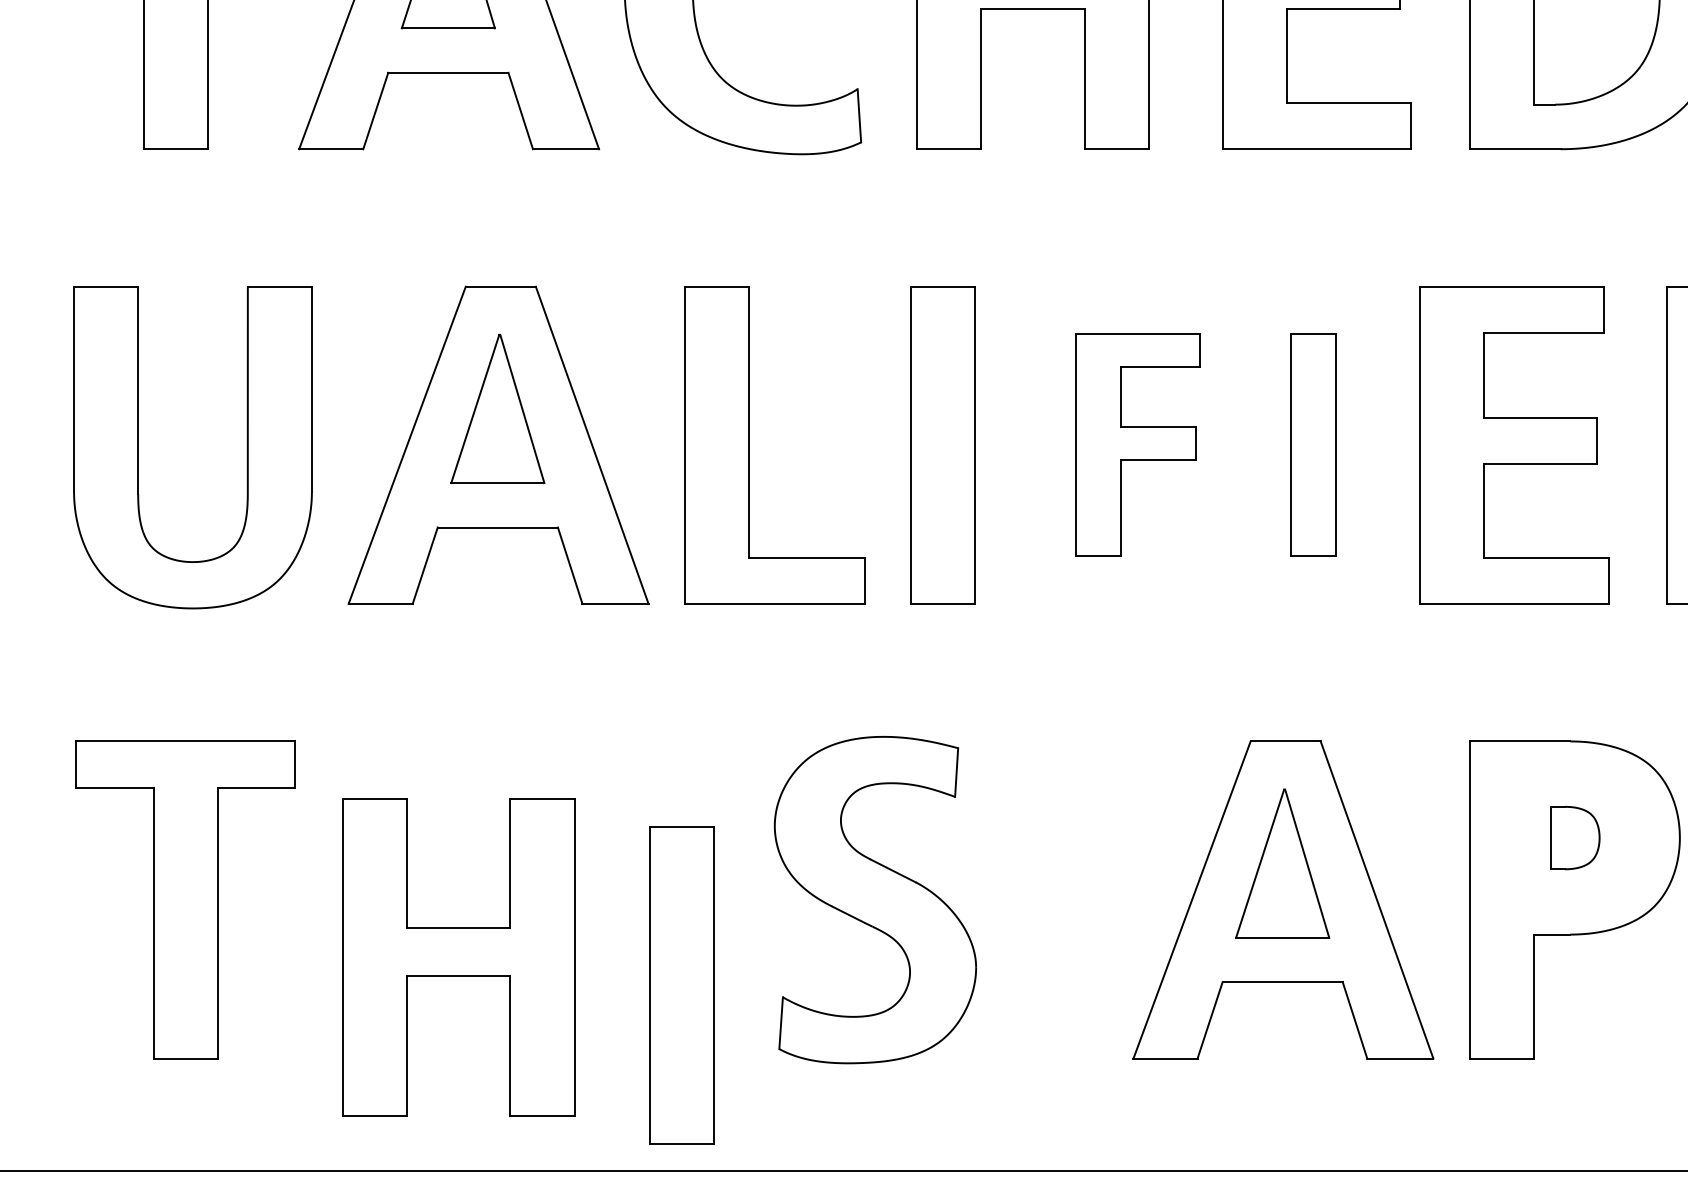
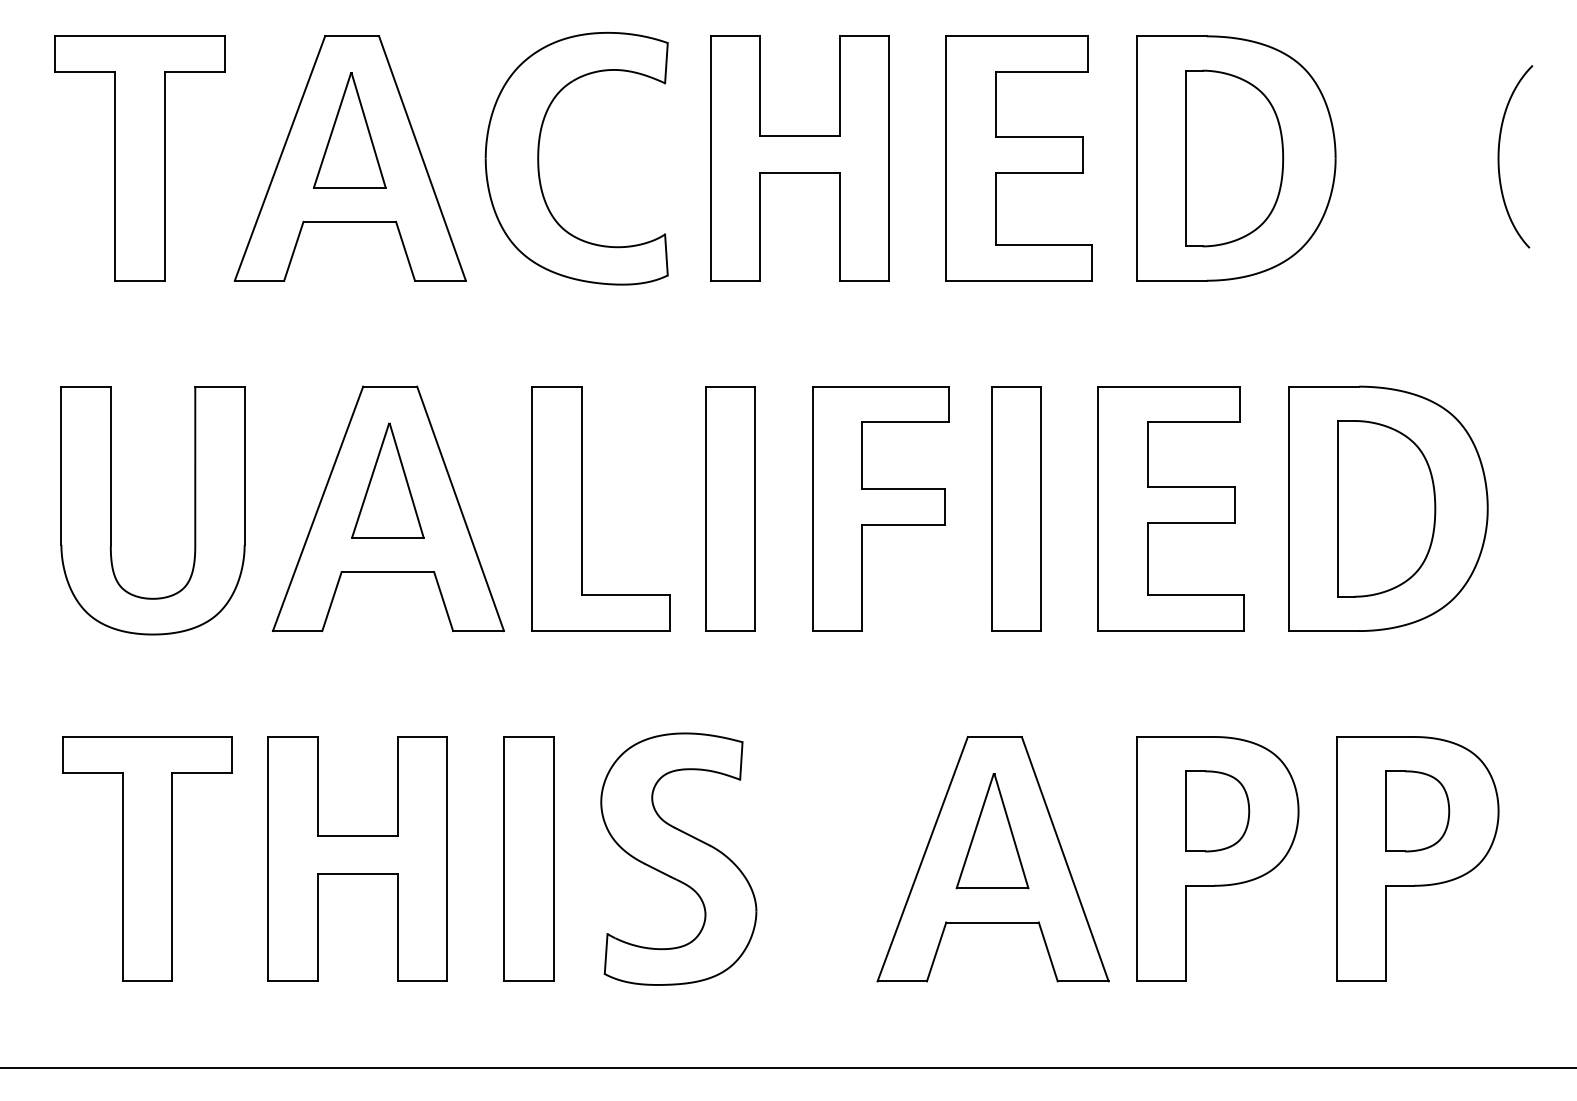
part: (1137, 444) -> (880, 508), size x1.43
part: (1313, 444) -> (1016, 508), size x1.43
part: (1574, 838) -> (1217, 811), size x1.67
part: (458, 956) -> (357, 858), moved
part: (681, 984) -> (528, 858), moved

